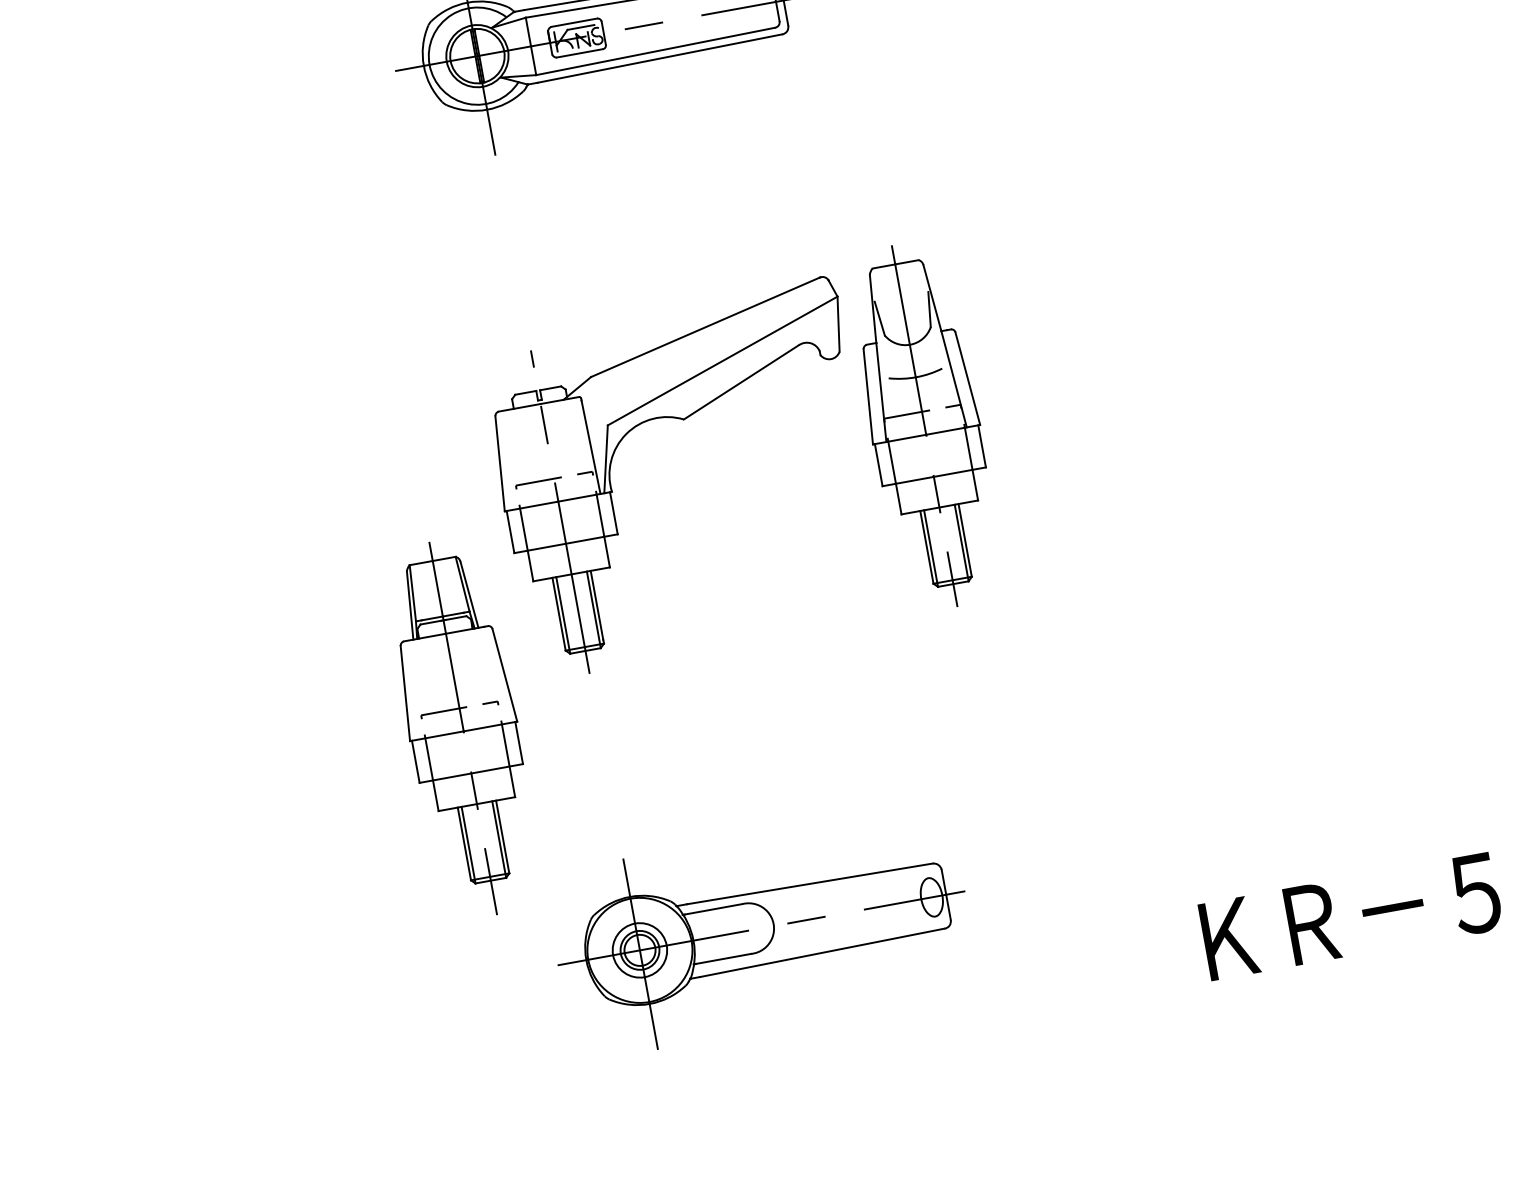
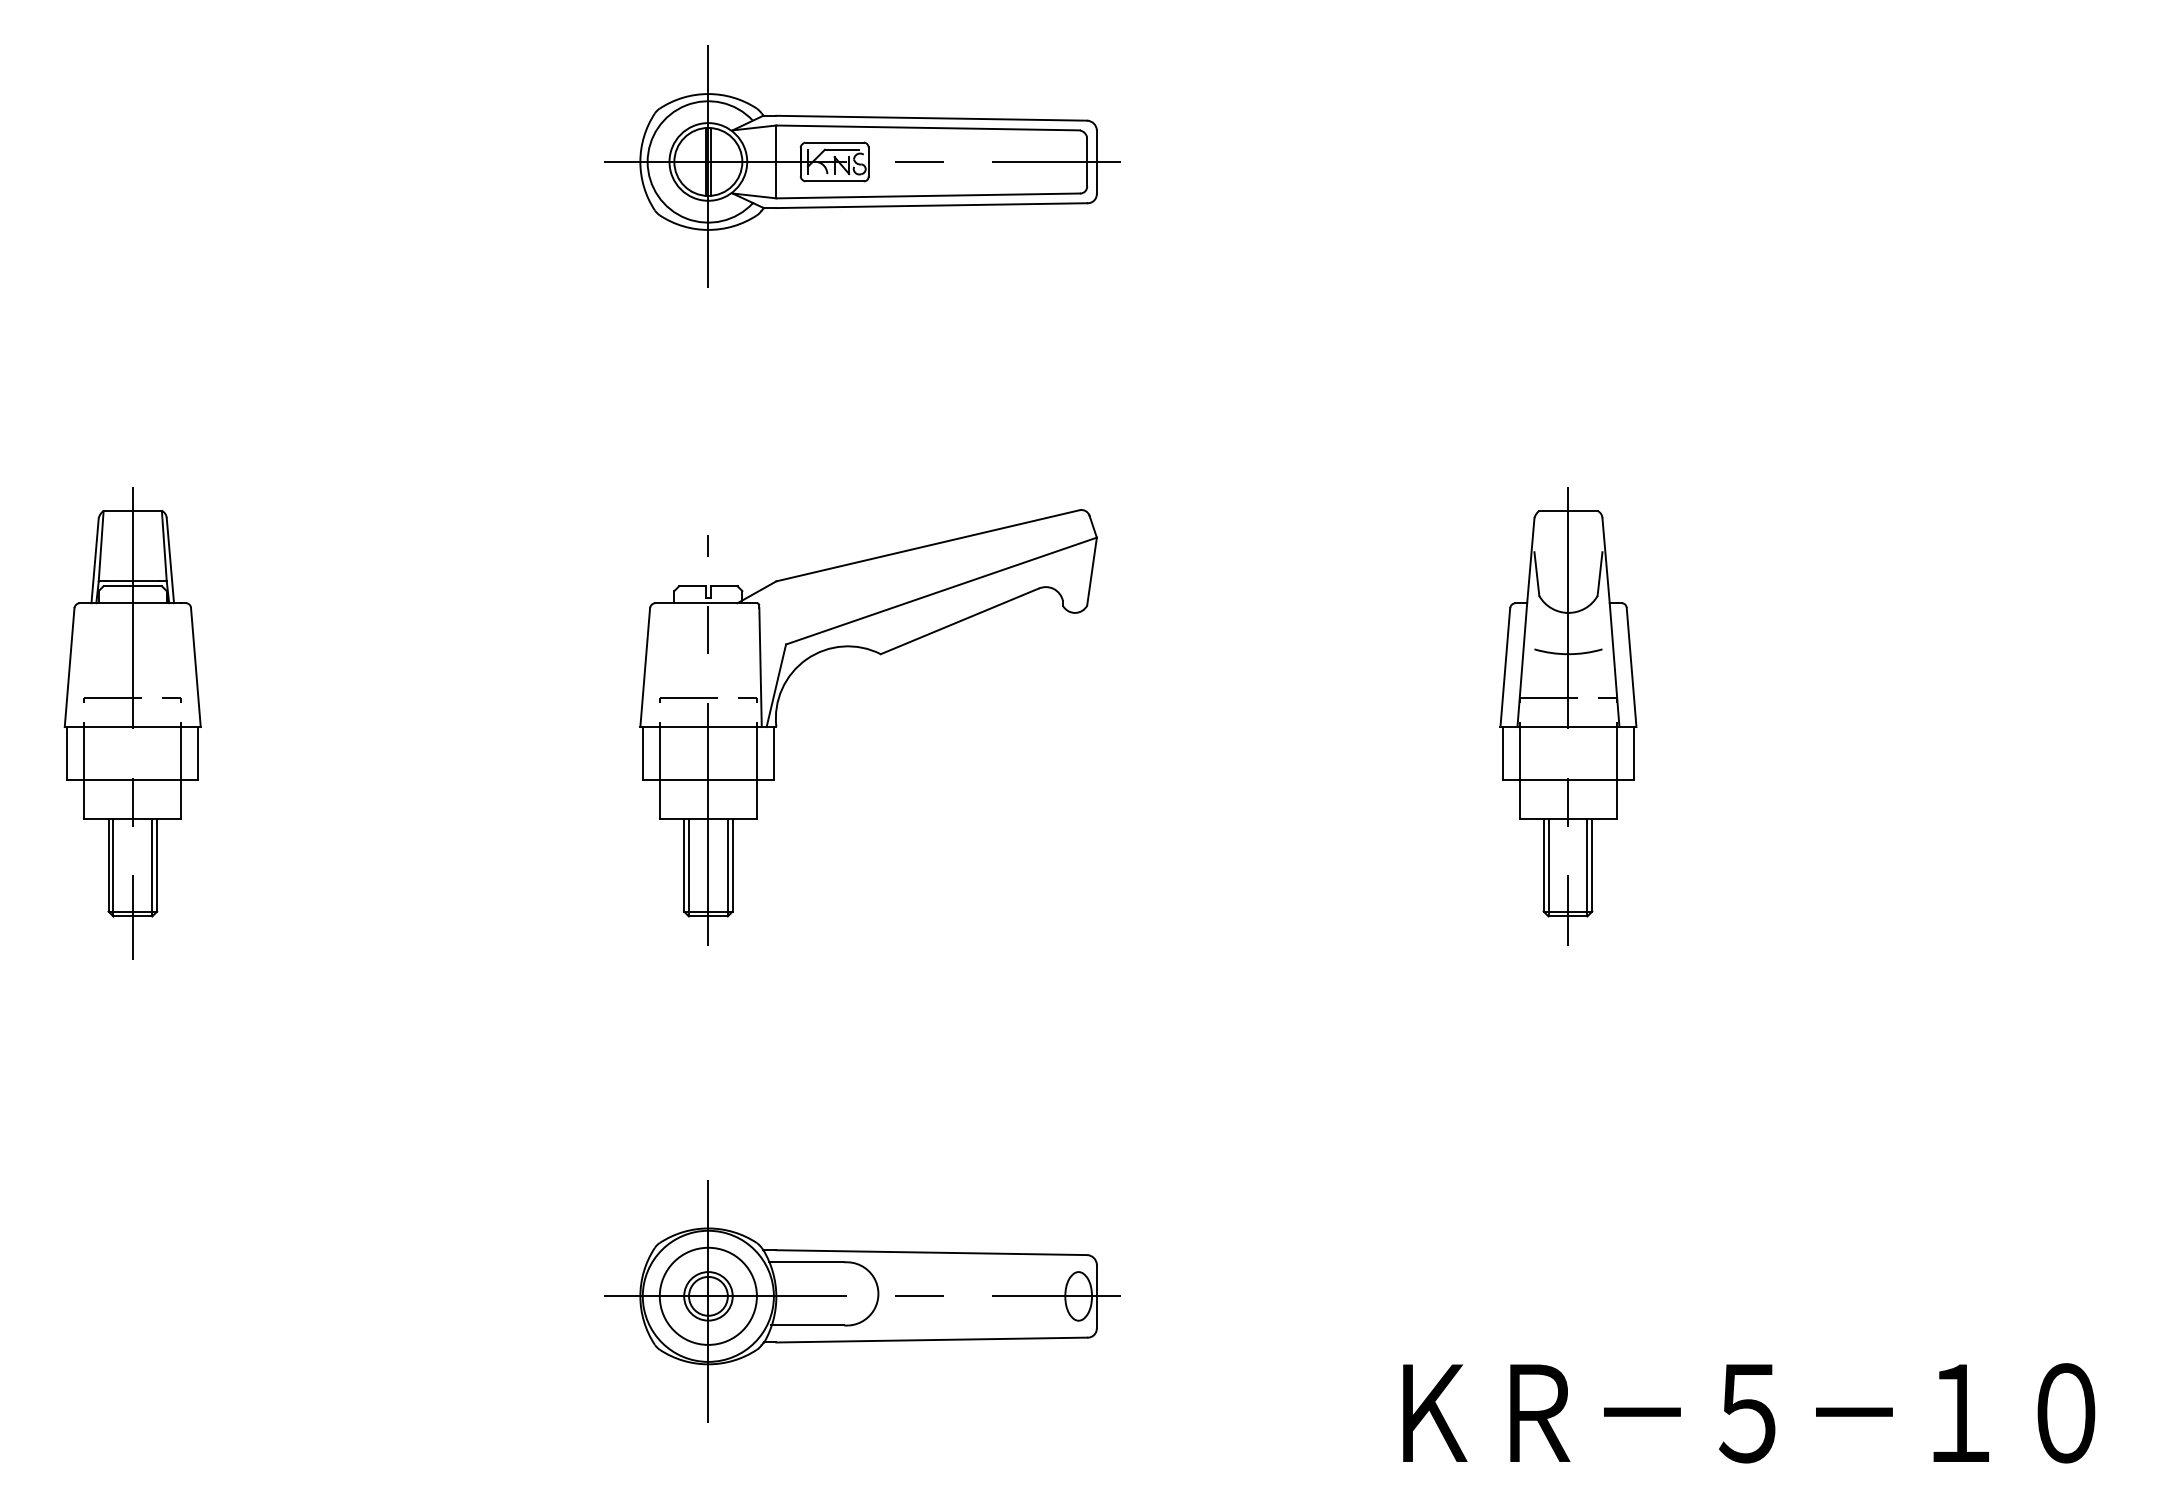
part: (925, 426) -> (1568, 716), moved
part: (462, 728) -> (132, 723), moved
circle: (639, 949) -> (707, 1295), size x1.43

